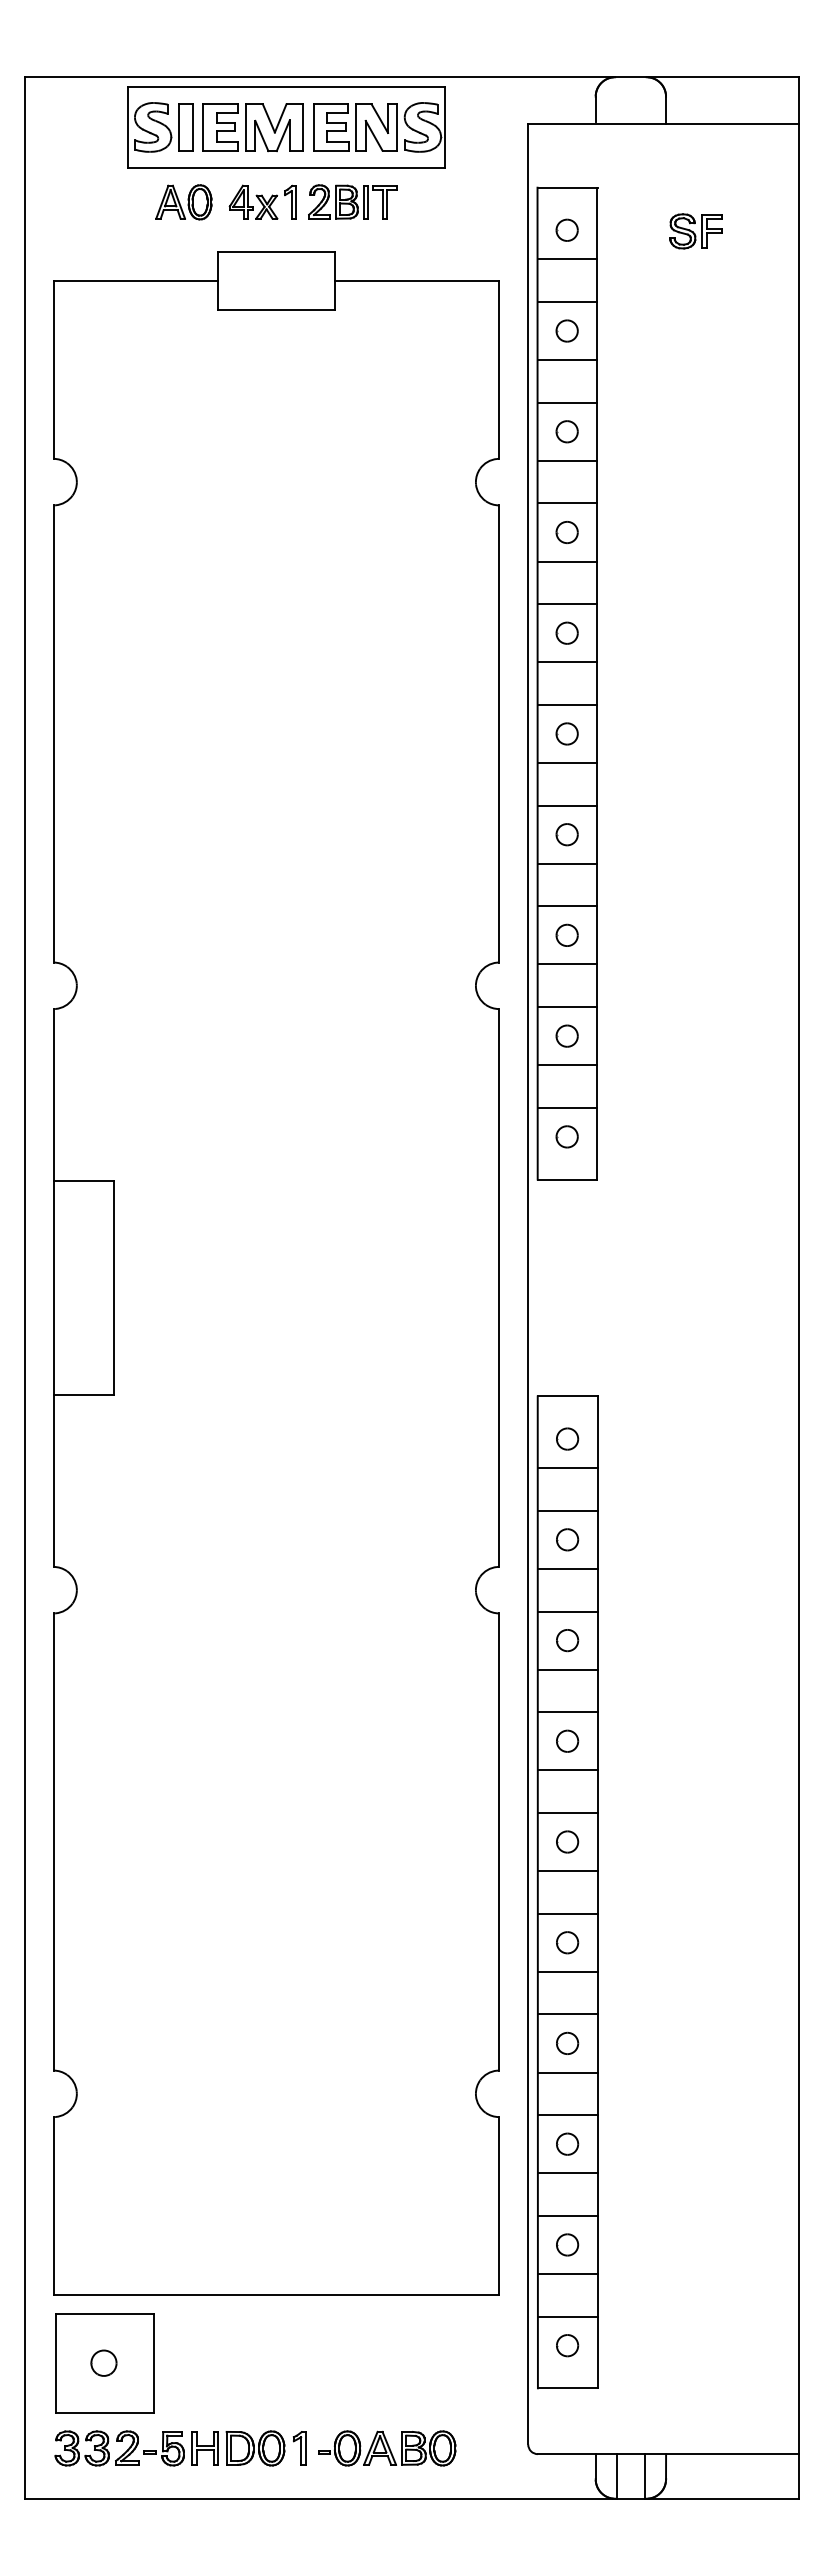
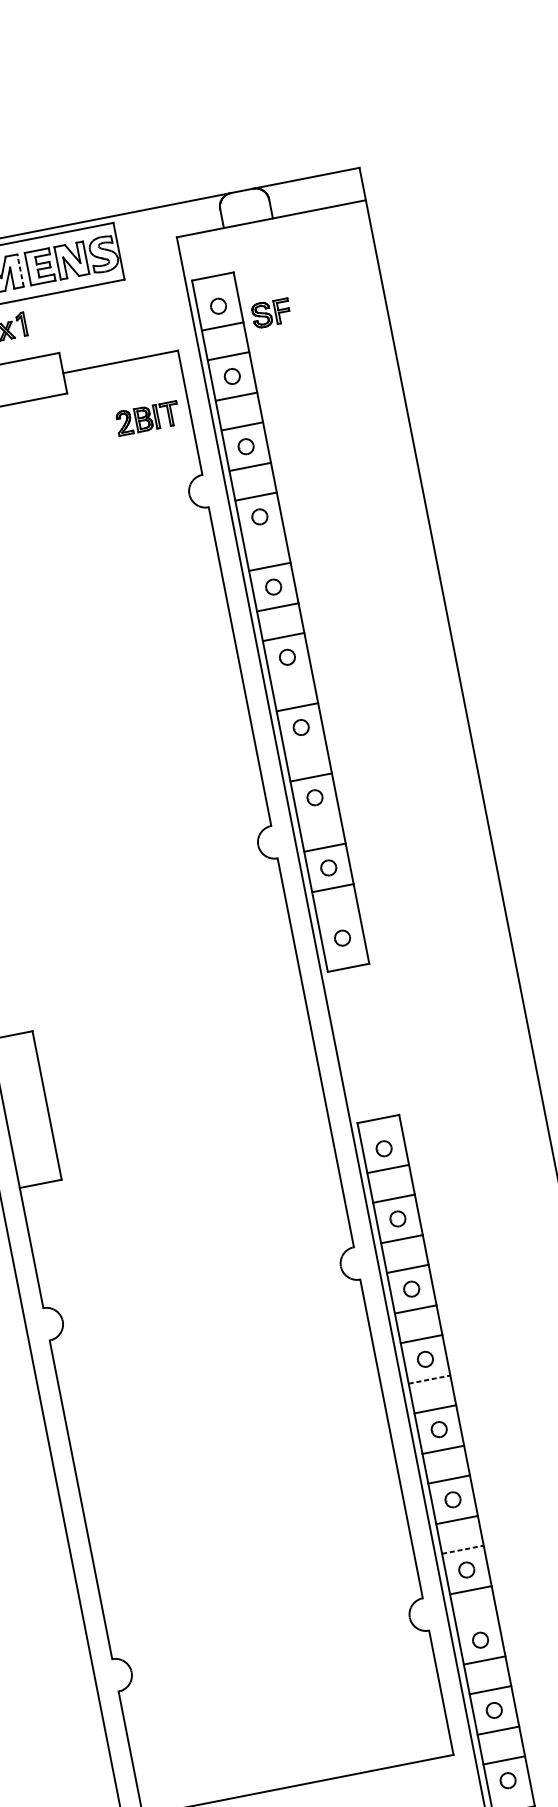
line: (303, 126) -> (20, 269), solid -> dashed
part: (352, 201) -> (147, 418), moved
part: (695, 231) -> (270, 313), moved
line: (567, 561) -> (264, 537), removed
line: (567, 763) -> (291, 677), removed
line: (567, 863) -> (305, 747), removed
line: (567, 964) -> (319, 817), removed
line: (567, 1107) -> (338, 917), removed
line: (567, 1770) -> (429, 1379), solid -> dashed
line: (567, 2014) -> (462, 1549), solid -> dashed
line: (567, 2115) -> (476, 1620), removed

